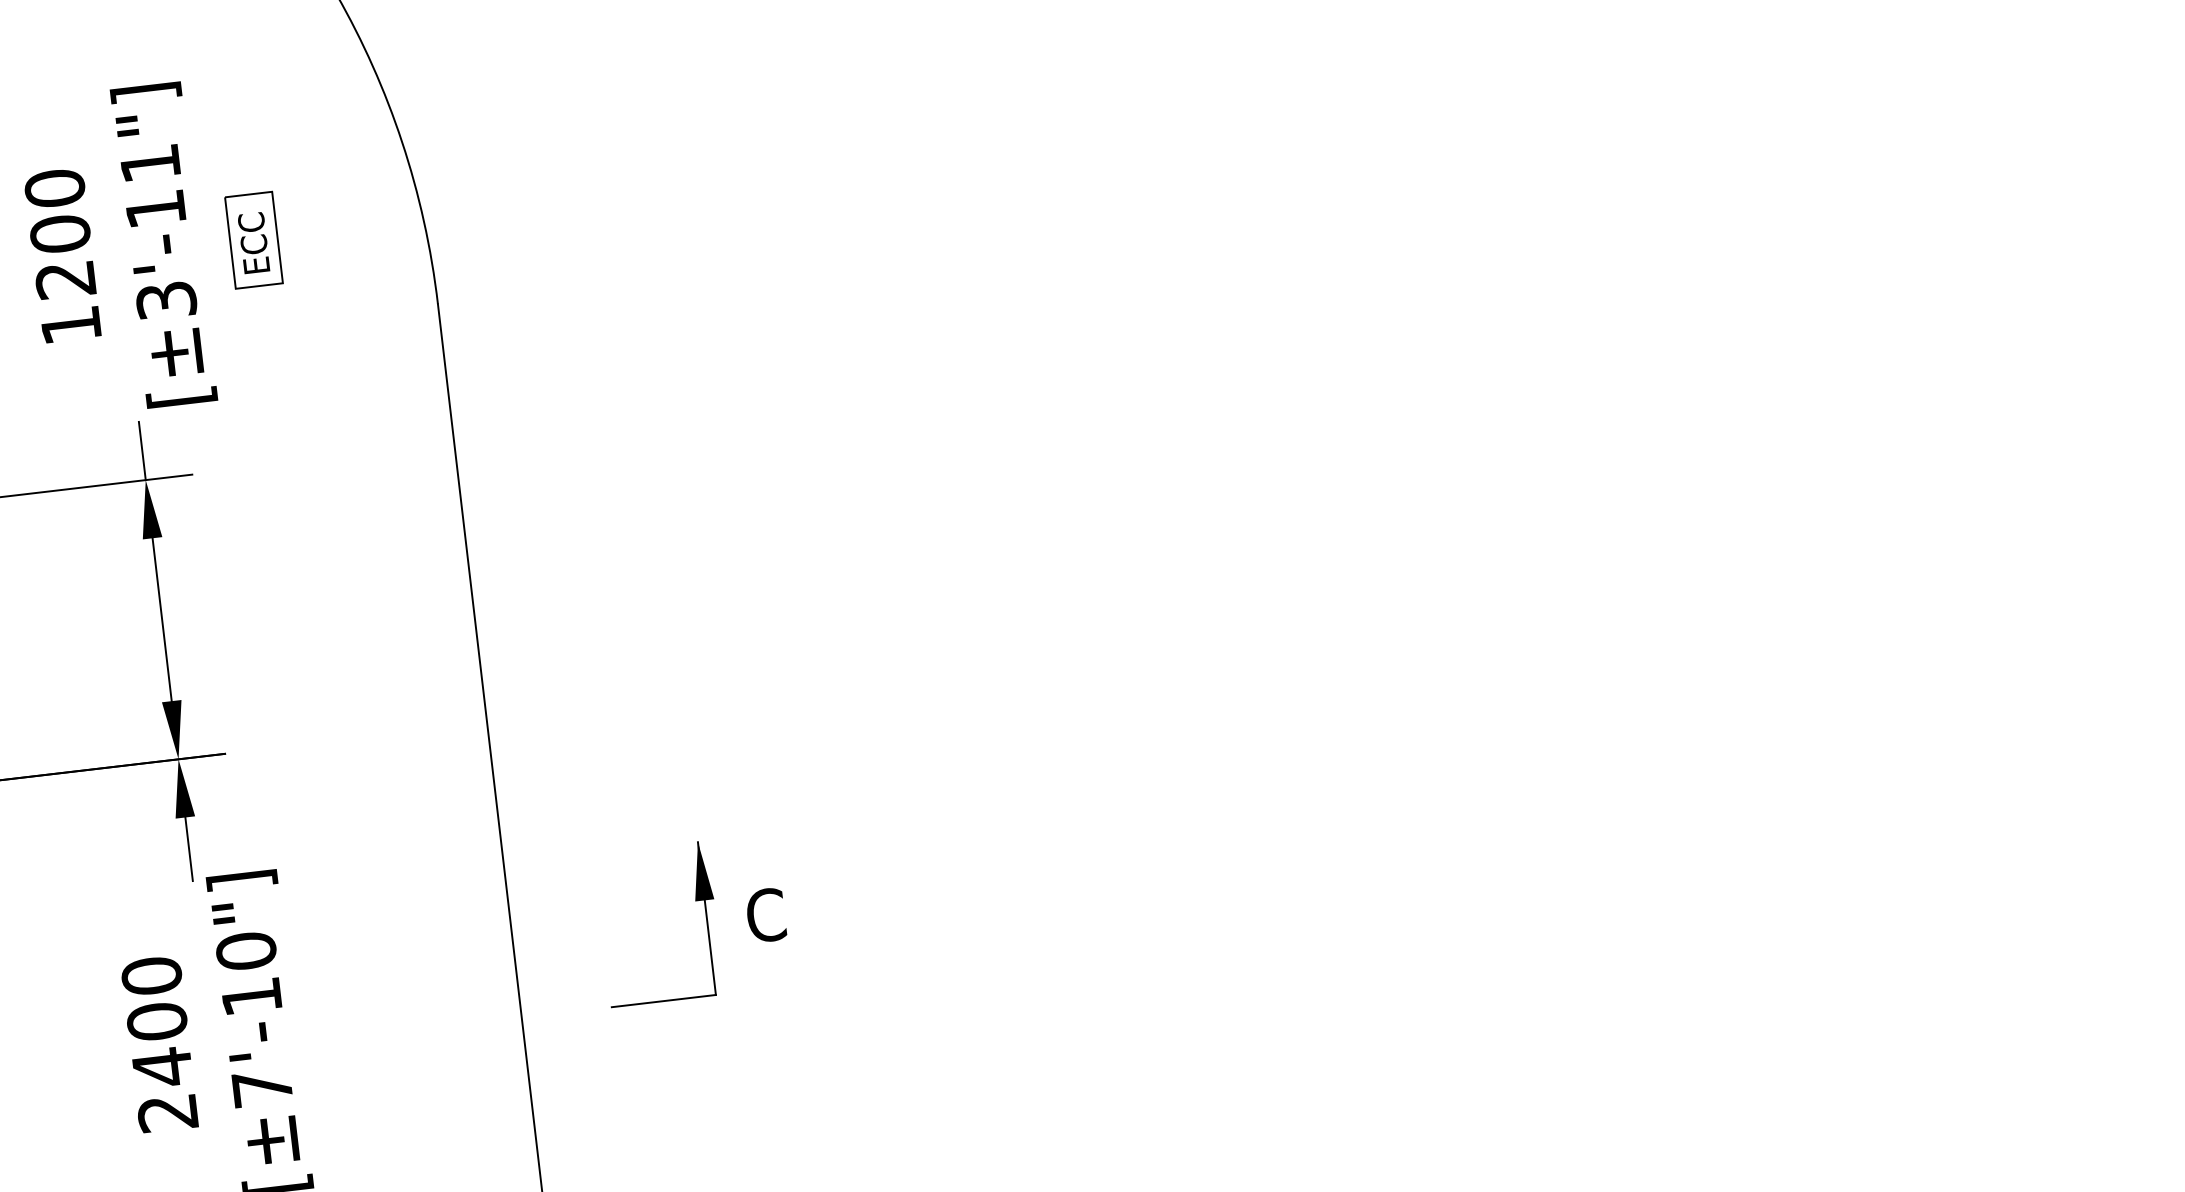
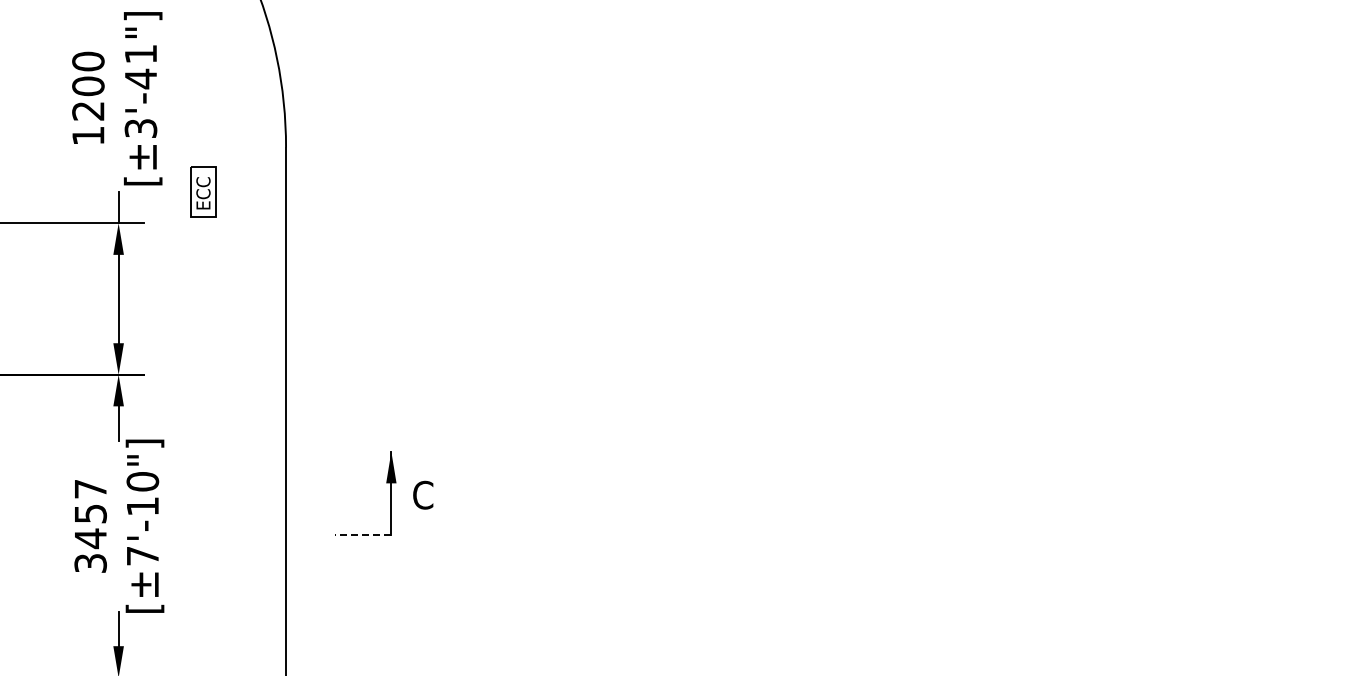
text: (154, 208) -> (140, 78), [±3'-11"] -> [±3'-41"]
part: (253, 239) -> (203, 191), moved
line: (662, 1000) -> (362, 534), solid -> dashed
text: (159, 1043) -> (90, 525), 2400 -> 3457

